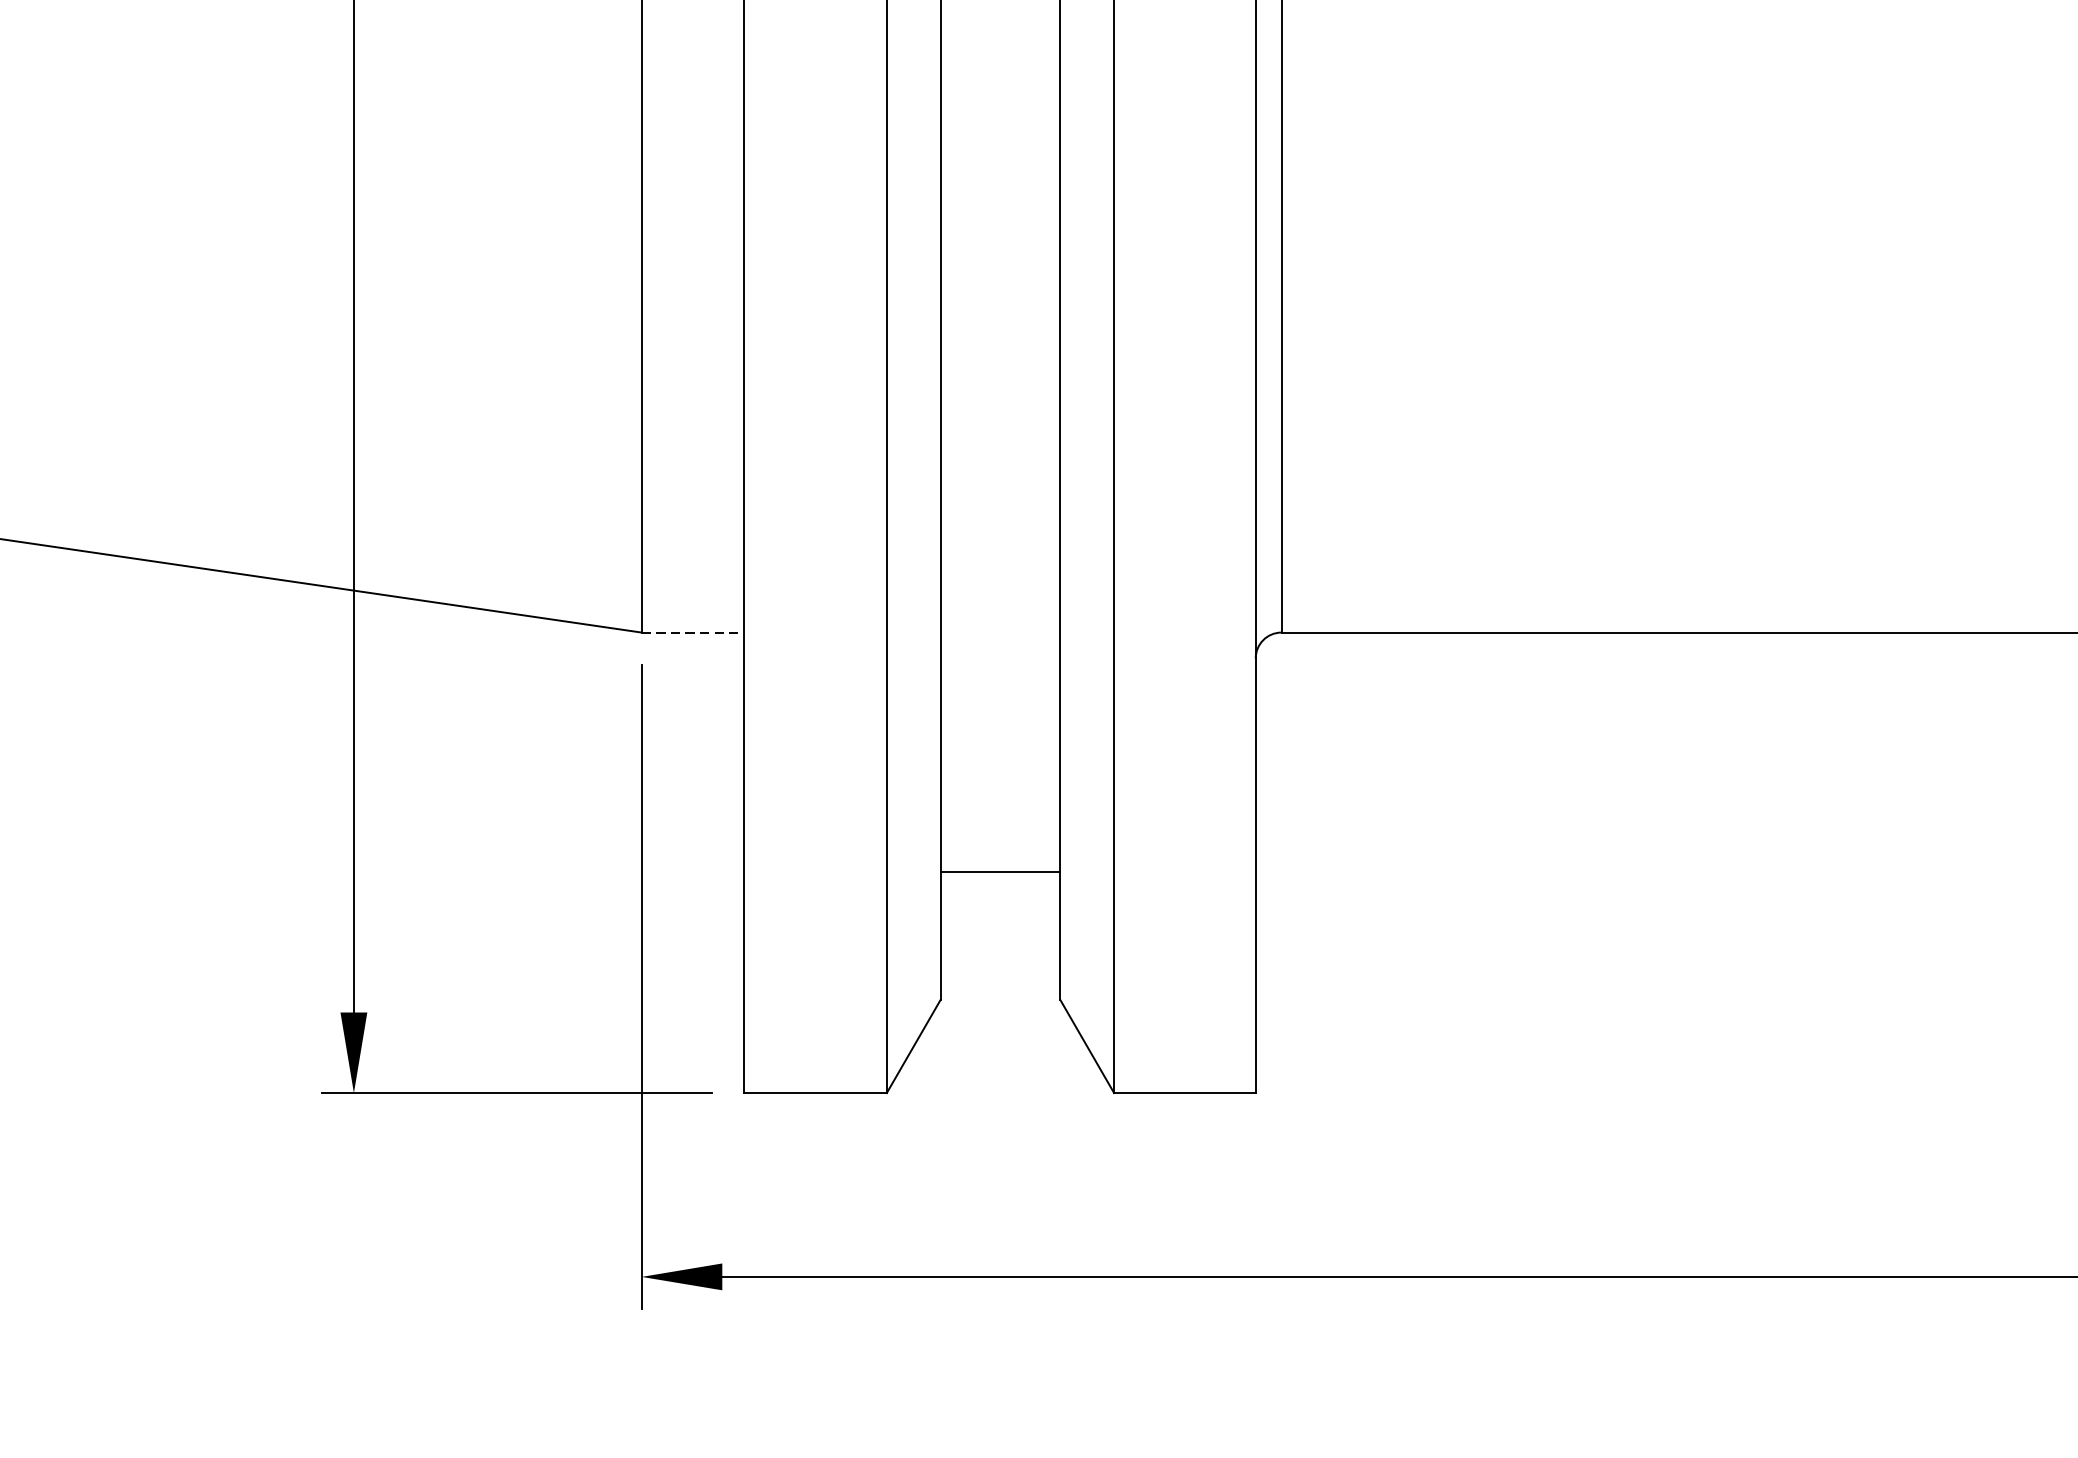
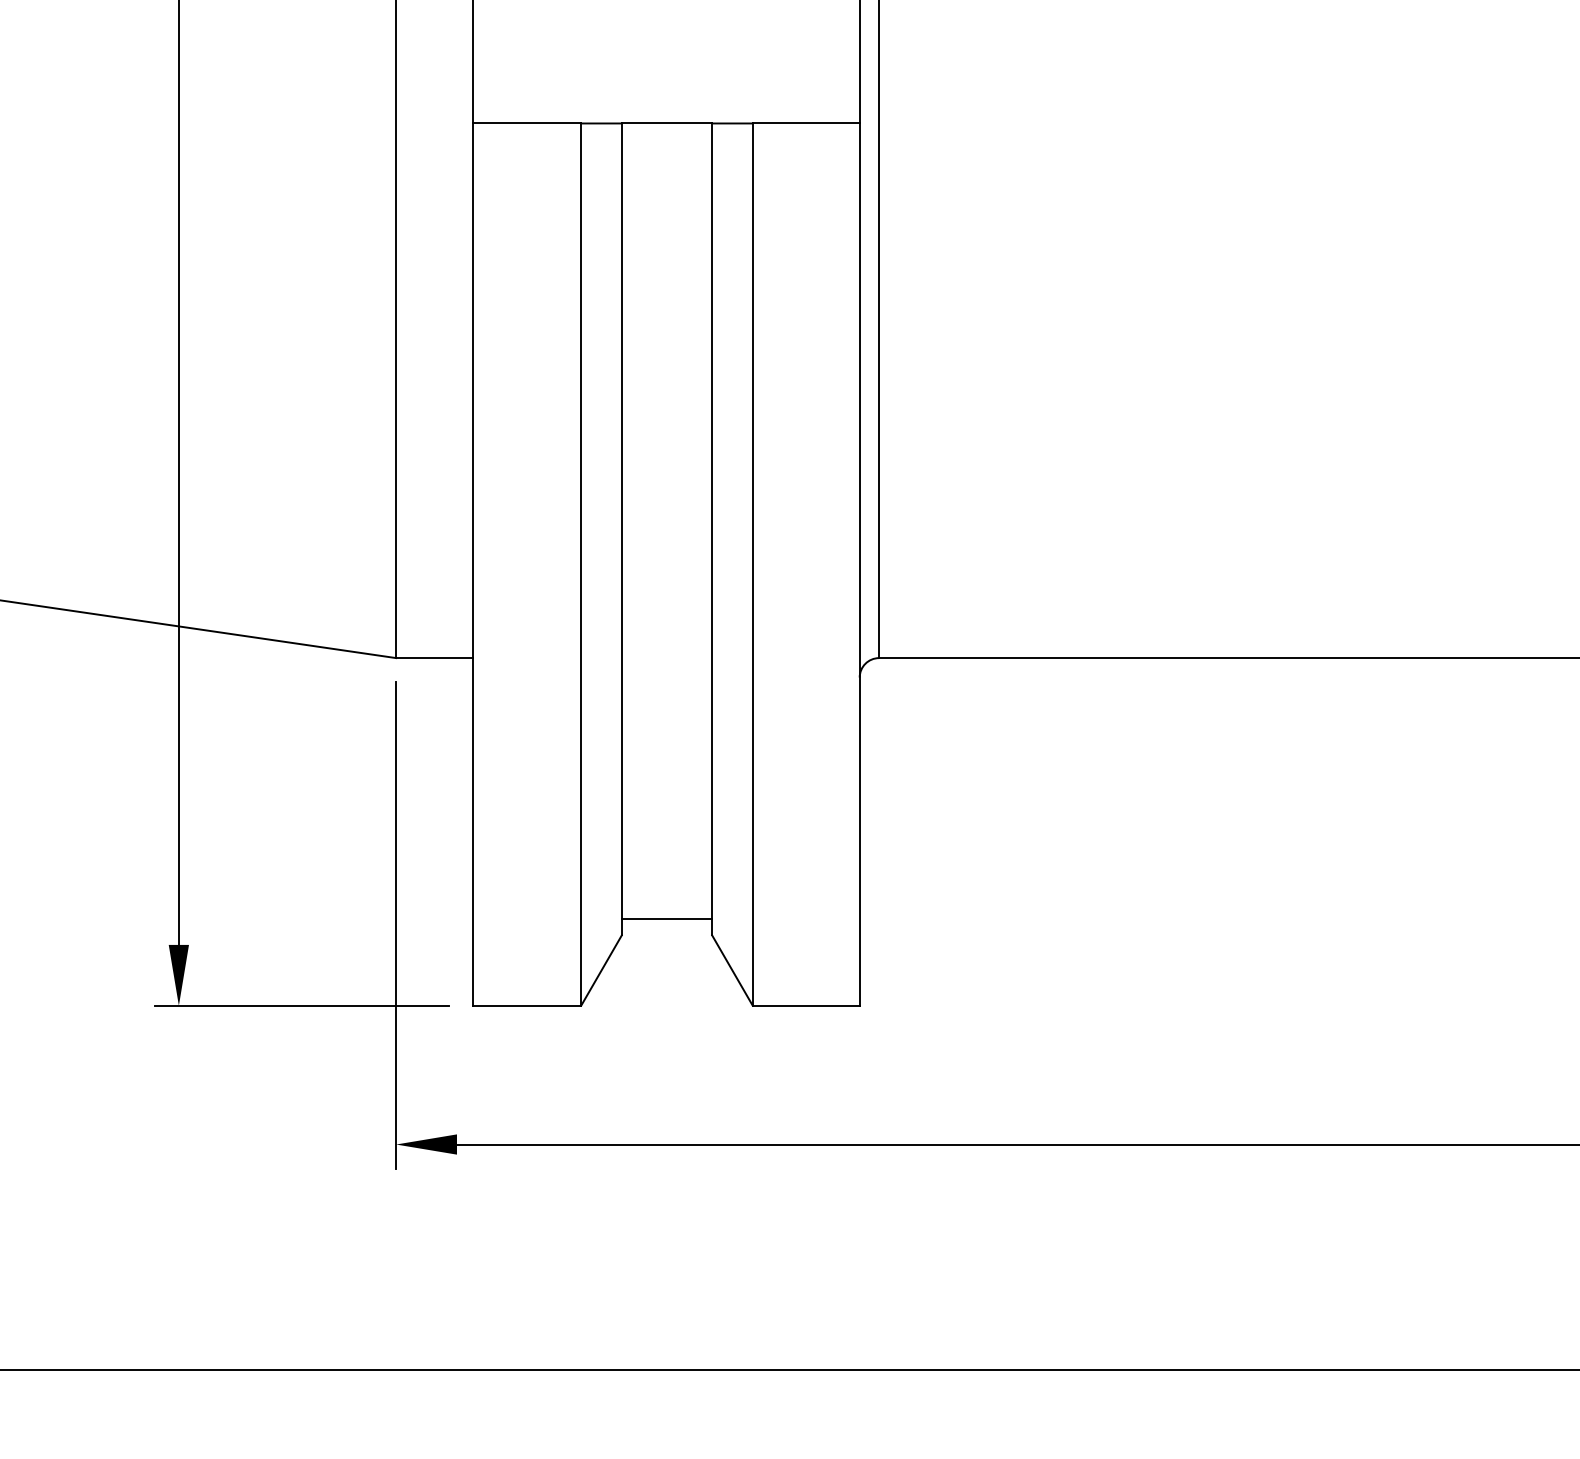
line: (692, 633) -> (434, 658), dashed -> solid
line: (999, 871) -> (666, 918), moved

